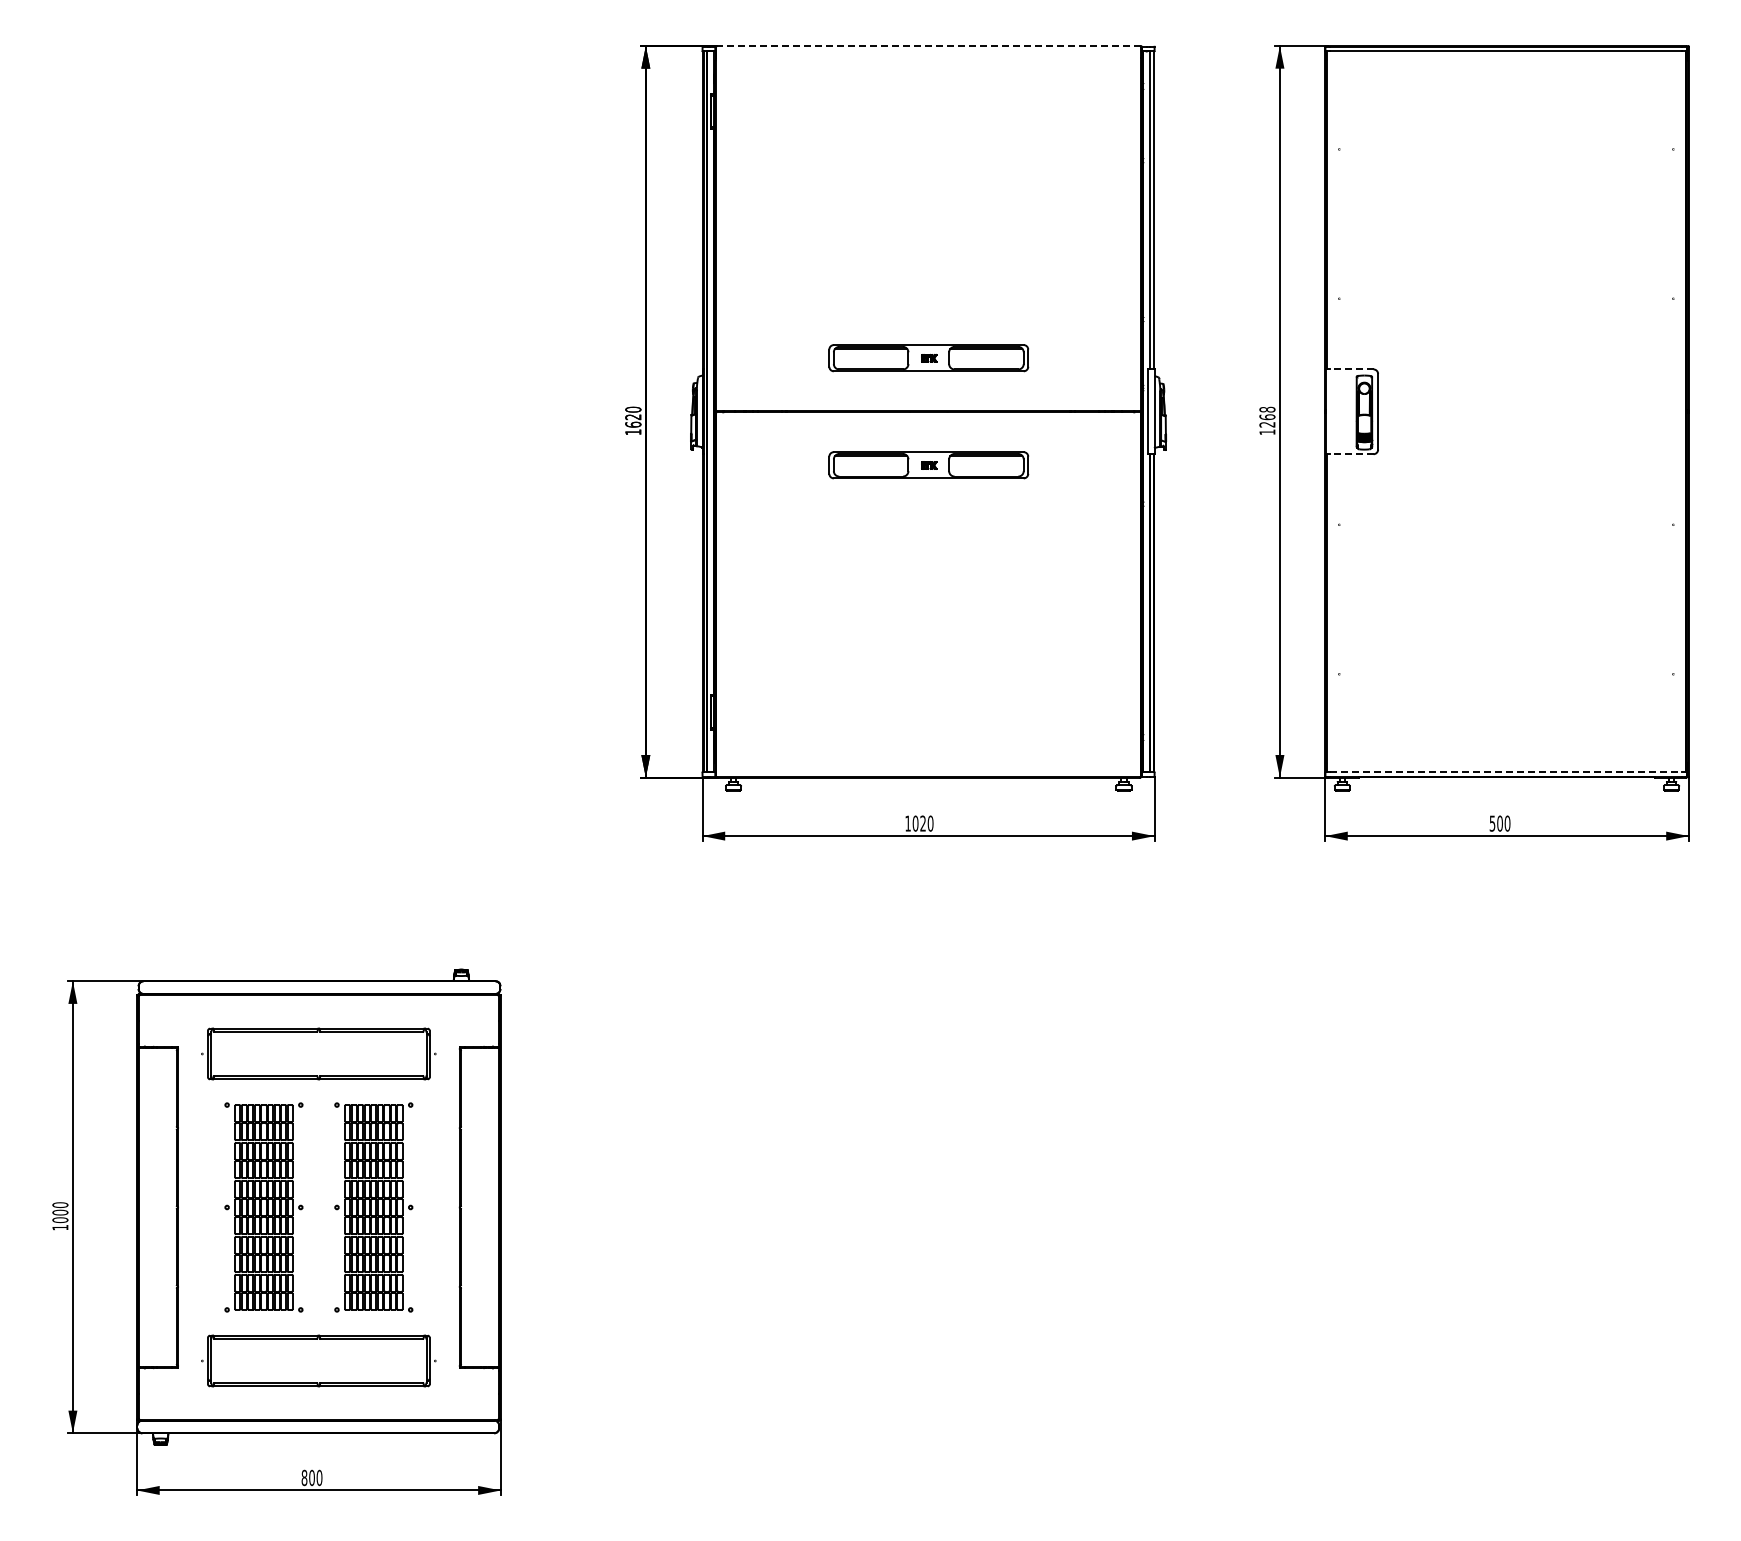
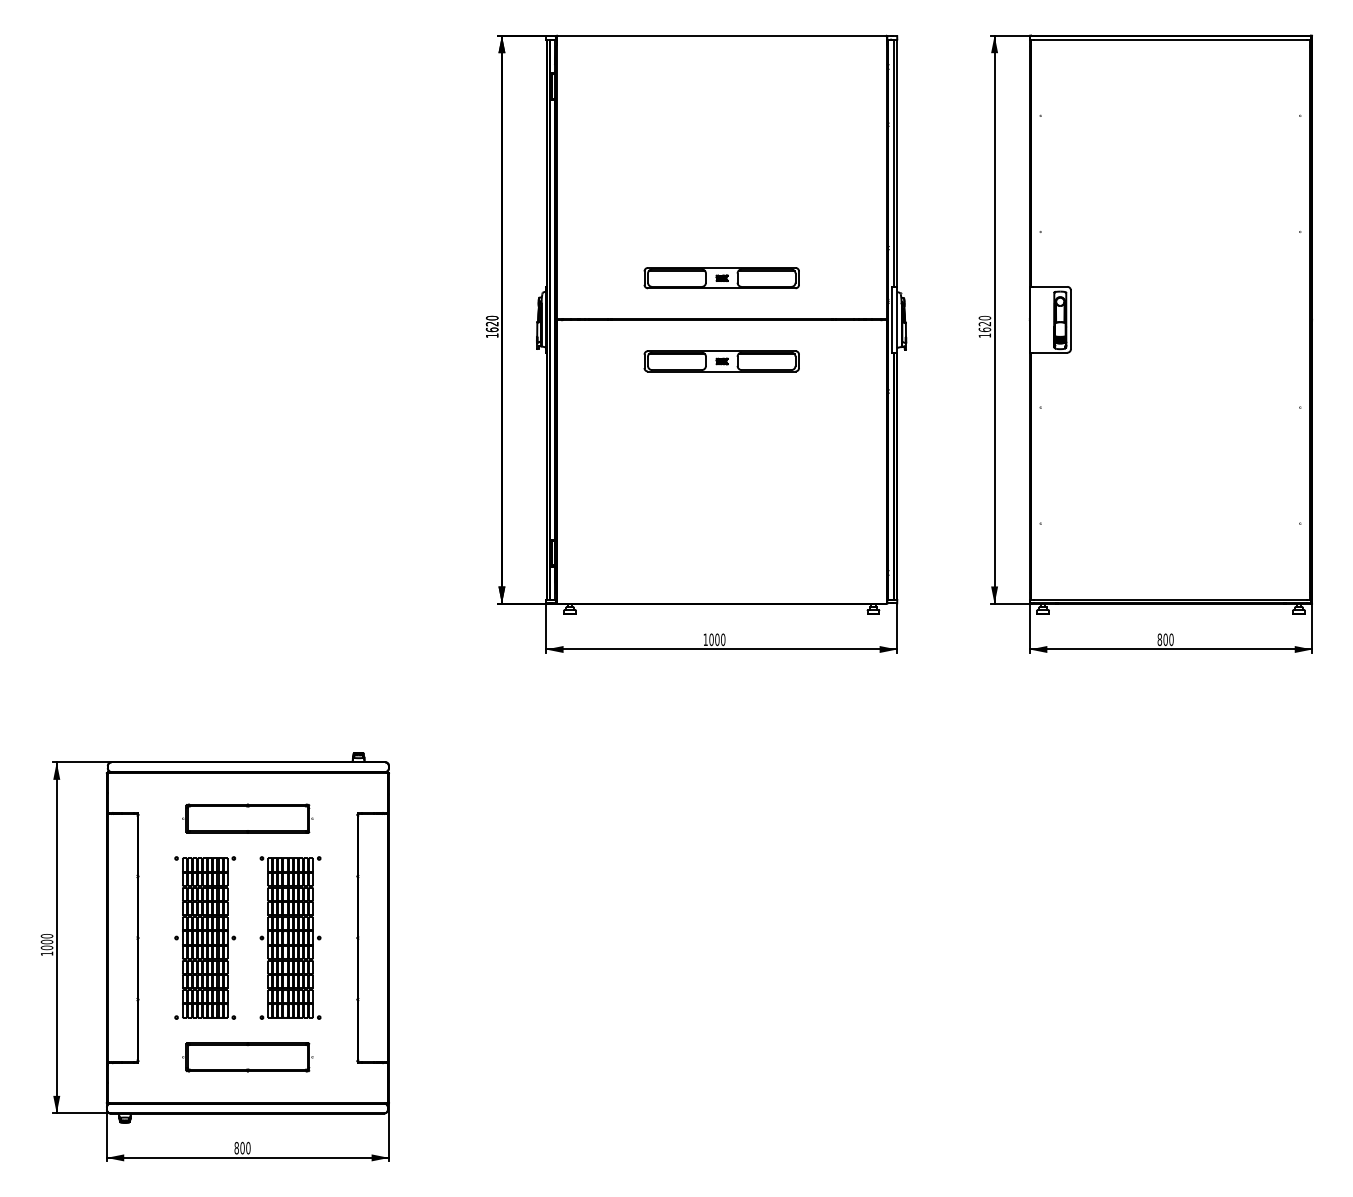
line: (928, 46) -> (721, 35), dashed -> solid
line: (1351, 369) -> (1050, 286), dashed -> solid
text: (1267, 416) -> (984, 323), 1268 -> 1620
line: (1351, 454) -> (1050, 352), dashed -> solid
line: (1506, 772) -> (1170, 600), dashed -> solid
text: (923, 823) -> (717, 639), 1020 -> 1000
text: (1492, 823) -> (1159, 639), 500 -> 800
part: (318, 1053) -> (247, 818), size x0.71
part: (318, 1360) -> (247, 1056), size x0.71

